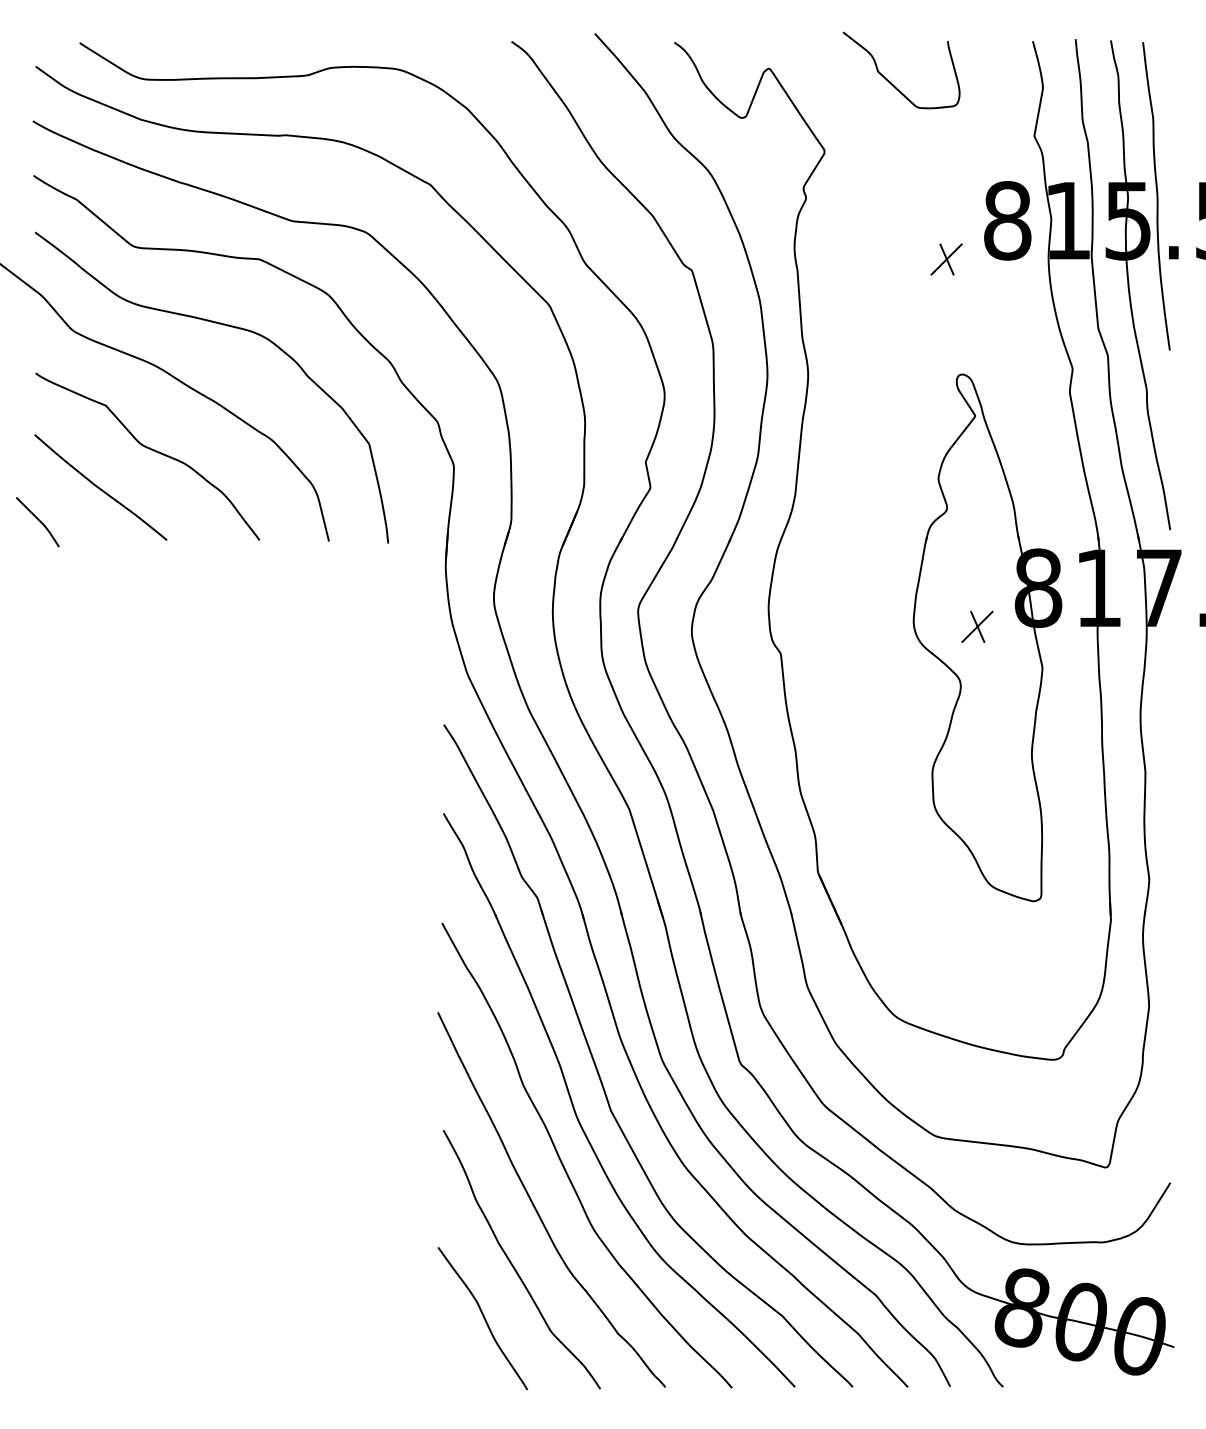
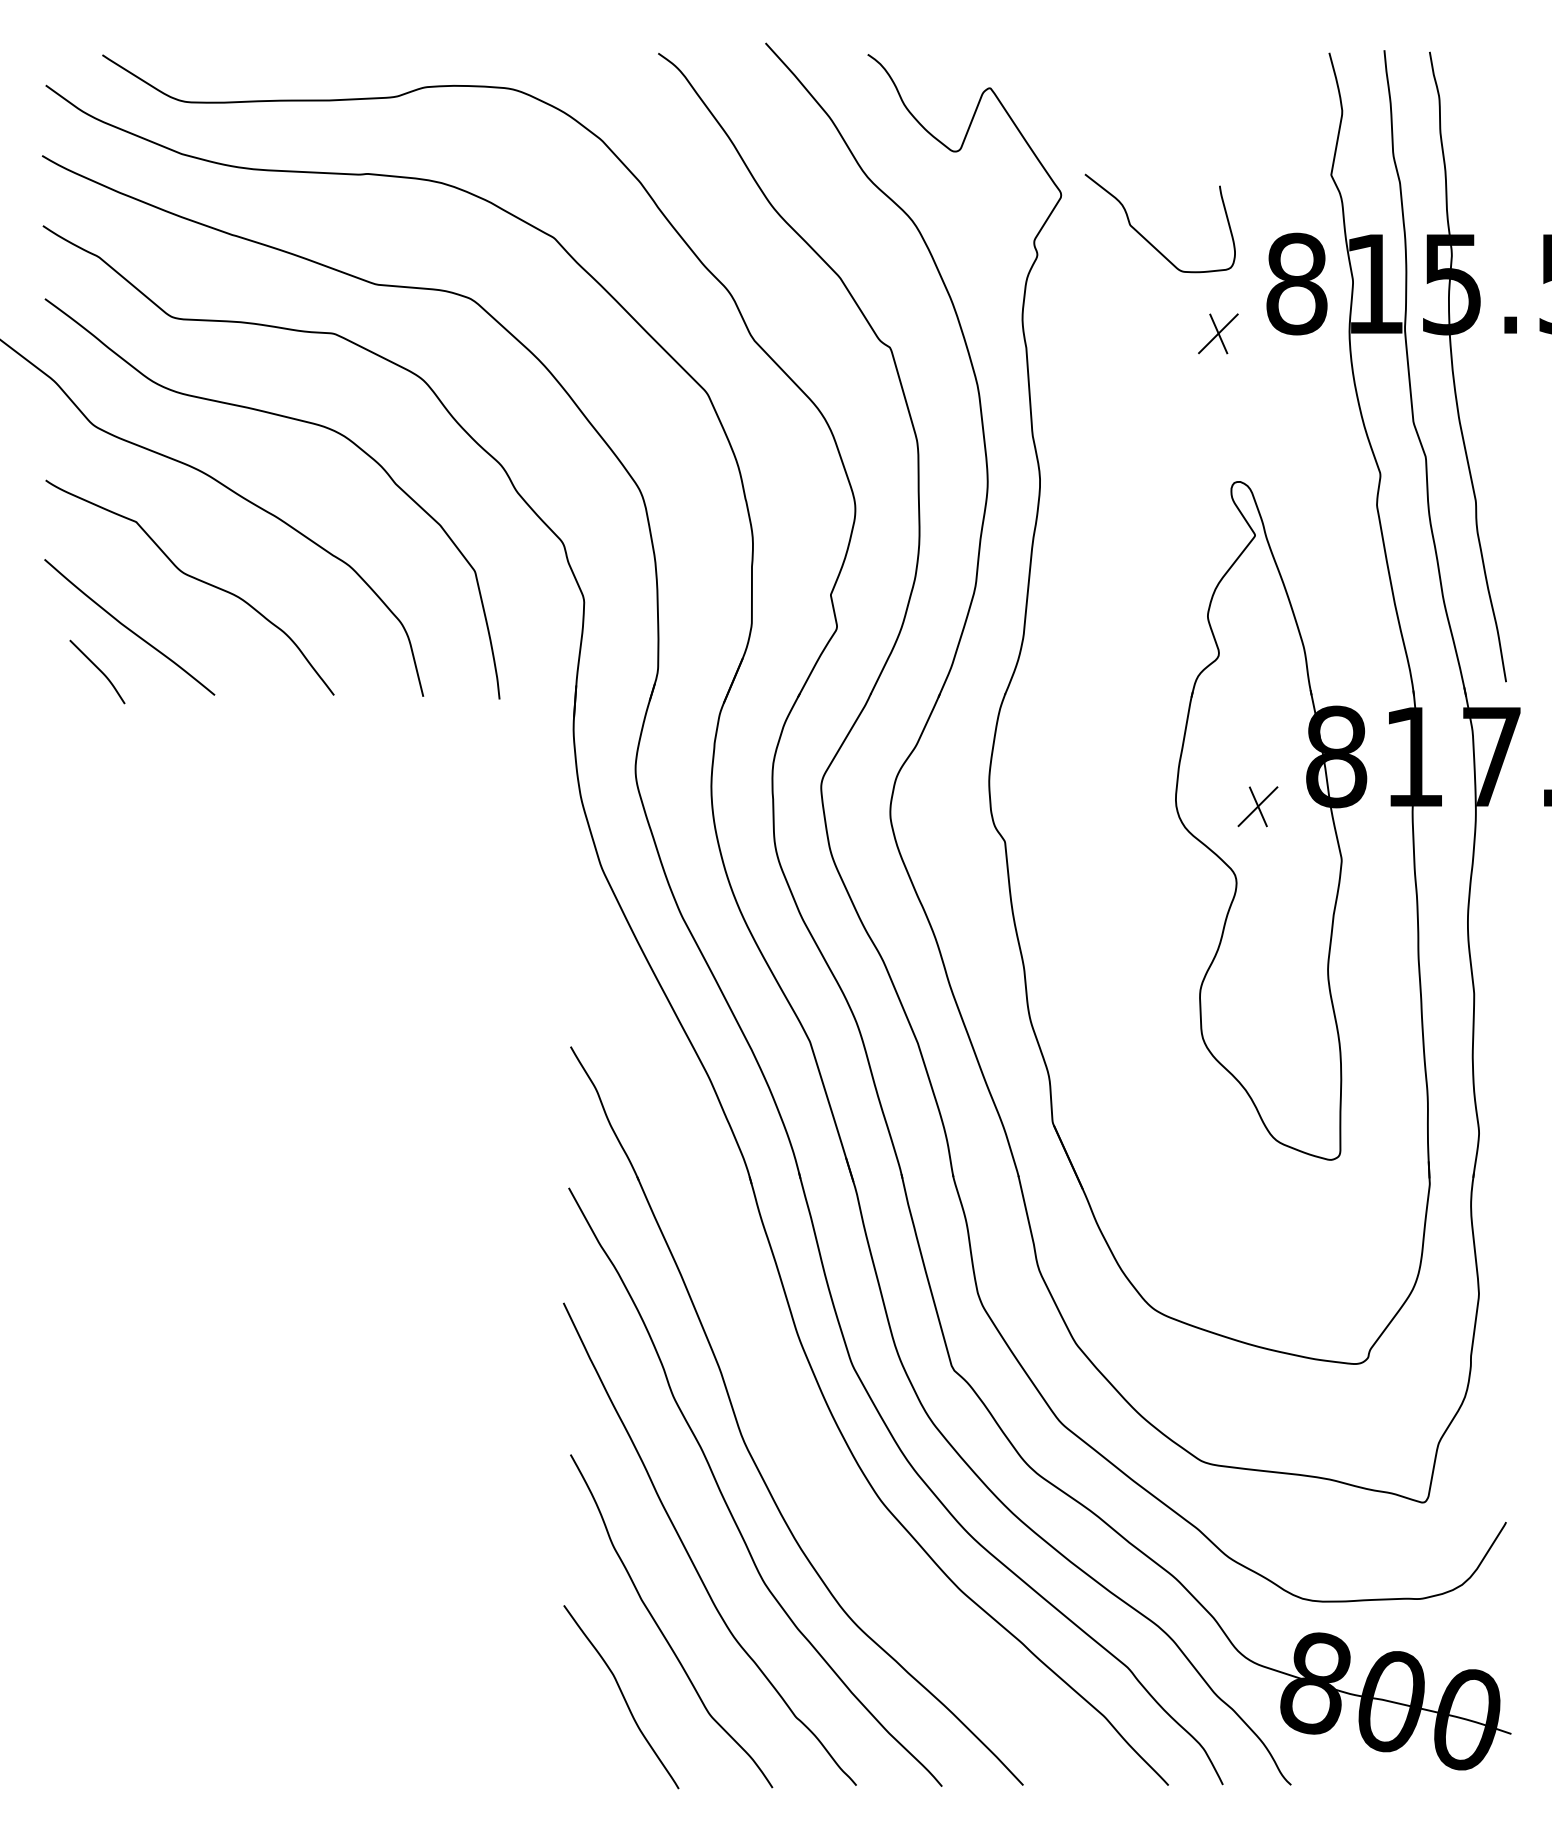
curve: (890, 81) -> (1145, 237), moved
curve: (1156, 196) -> (1488, 252), removed
curve: (38, 521) -> (98, 670), moved
part: (598, 1071) -> (770, 1379), removed

